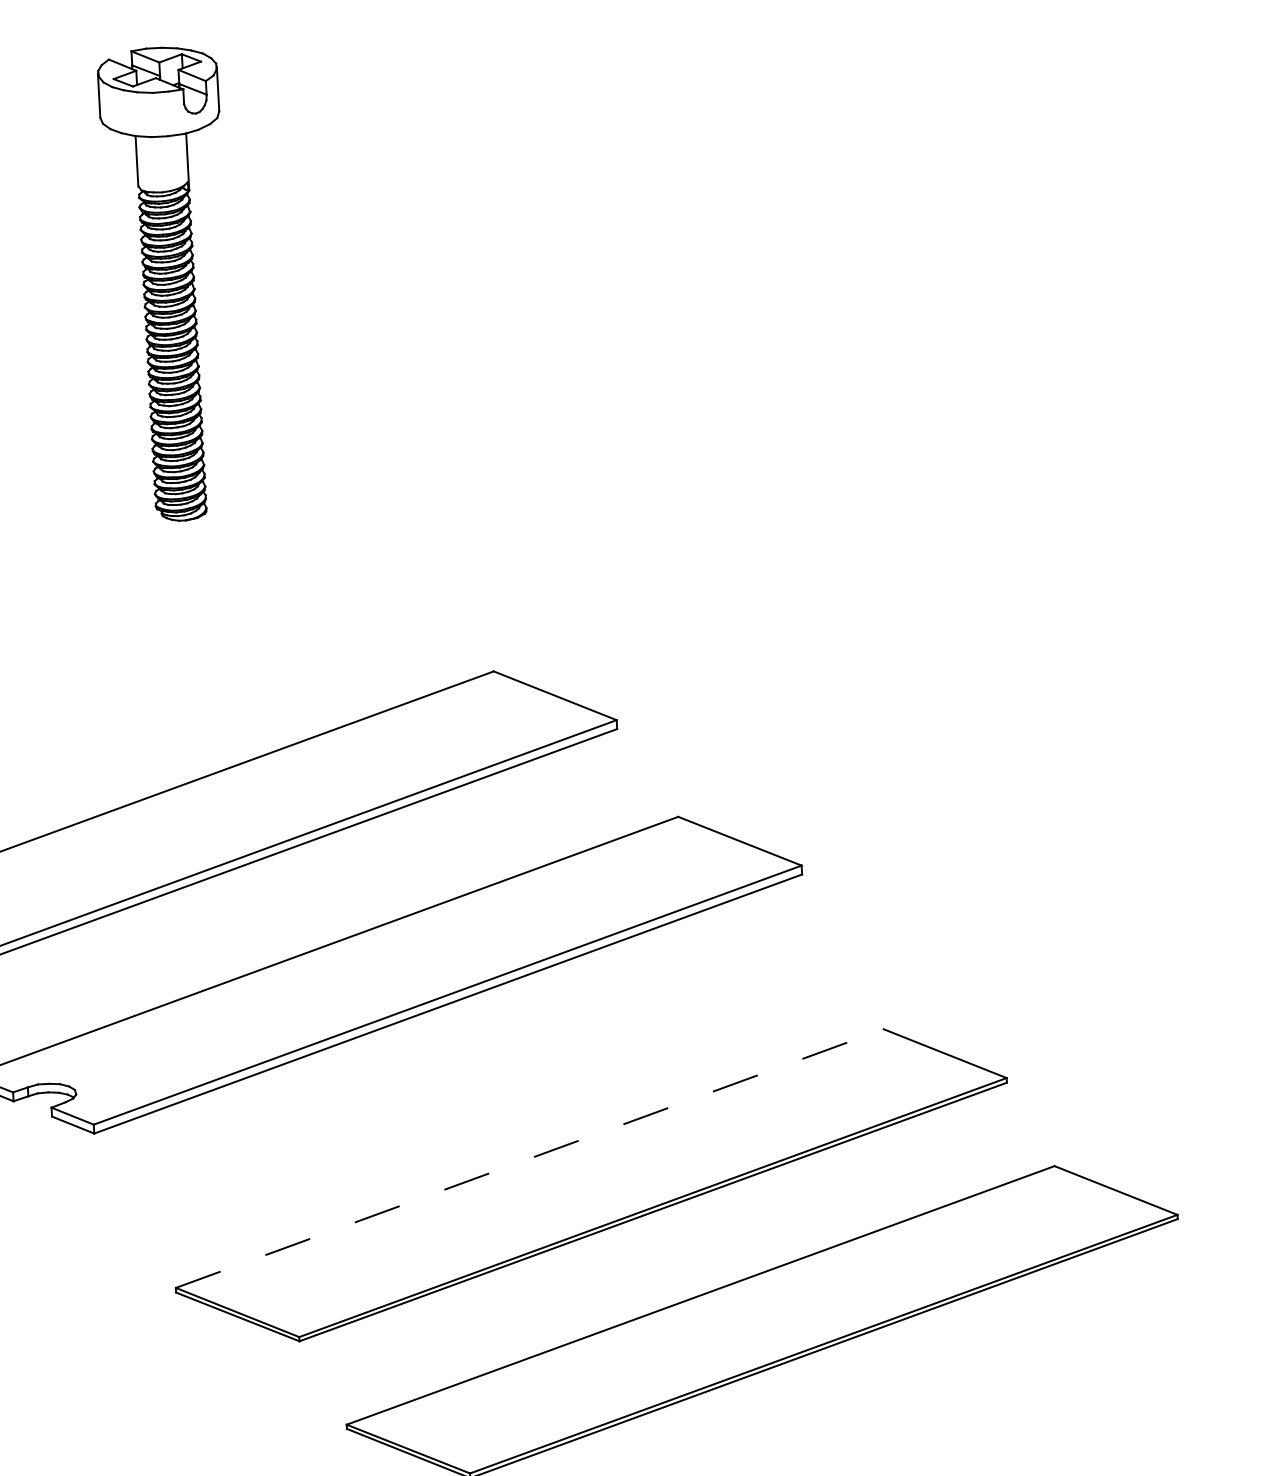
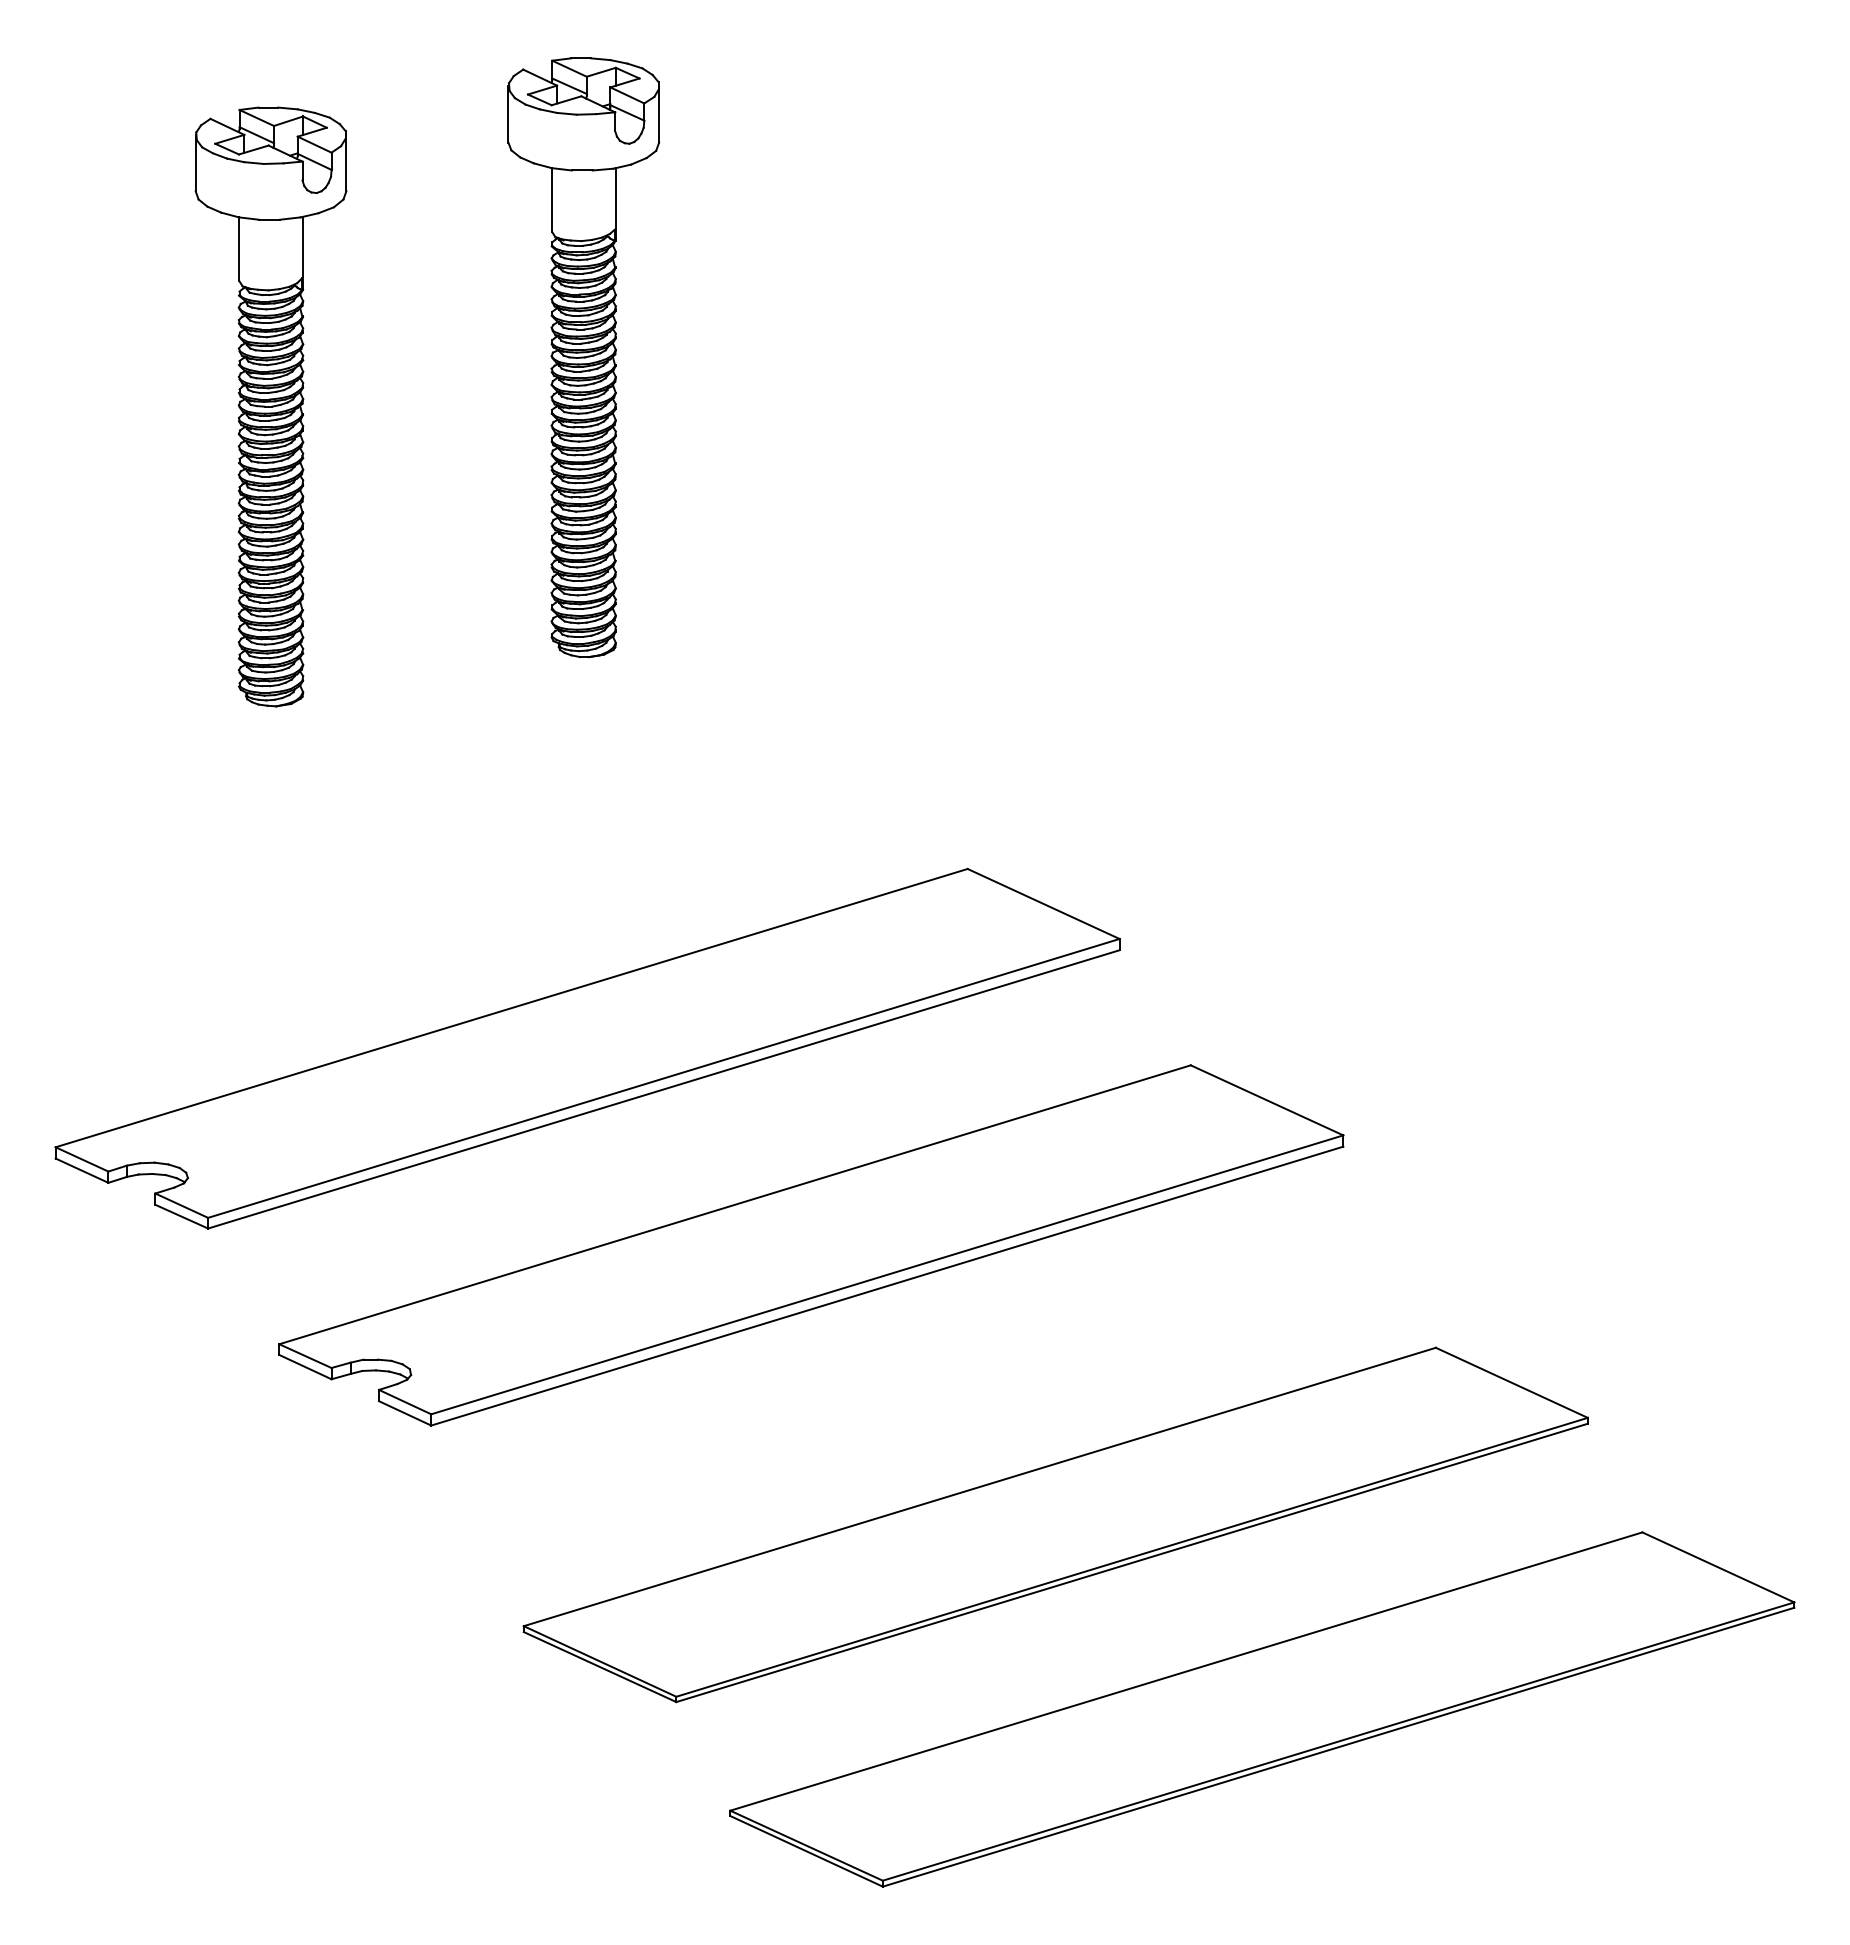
line: (529, 1158) -> (979, 1486), dashed -> solid

